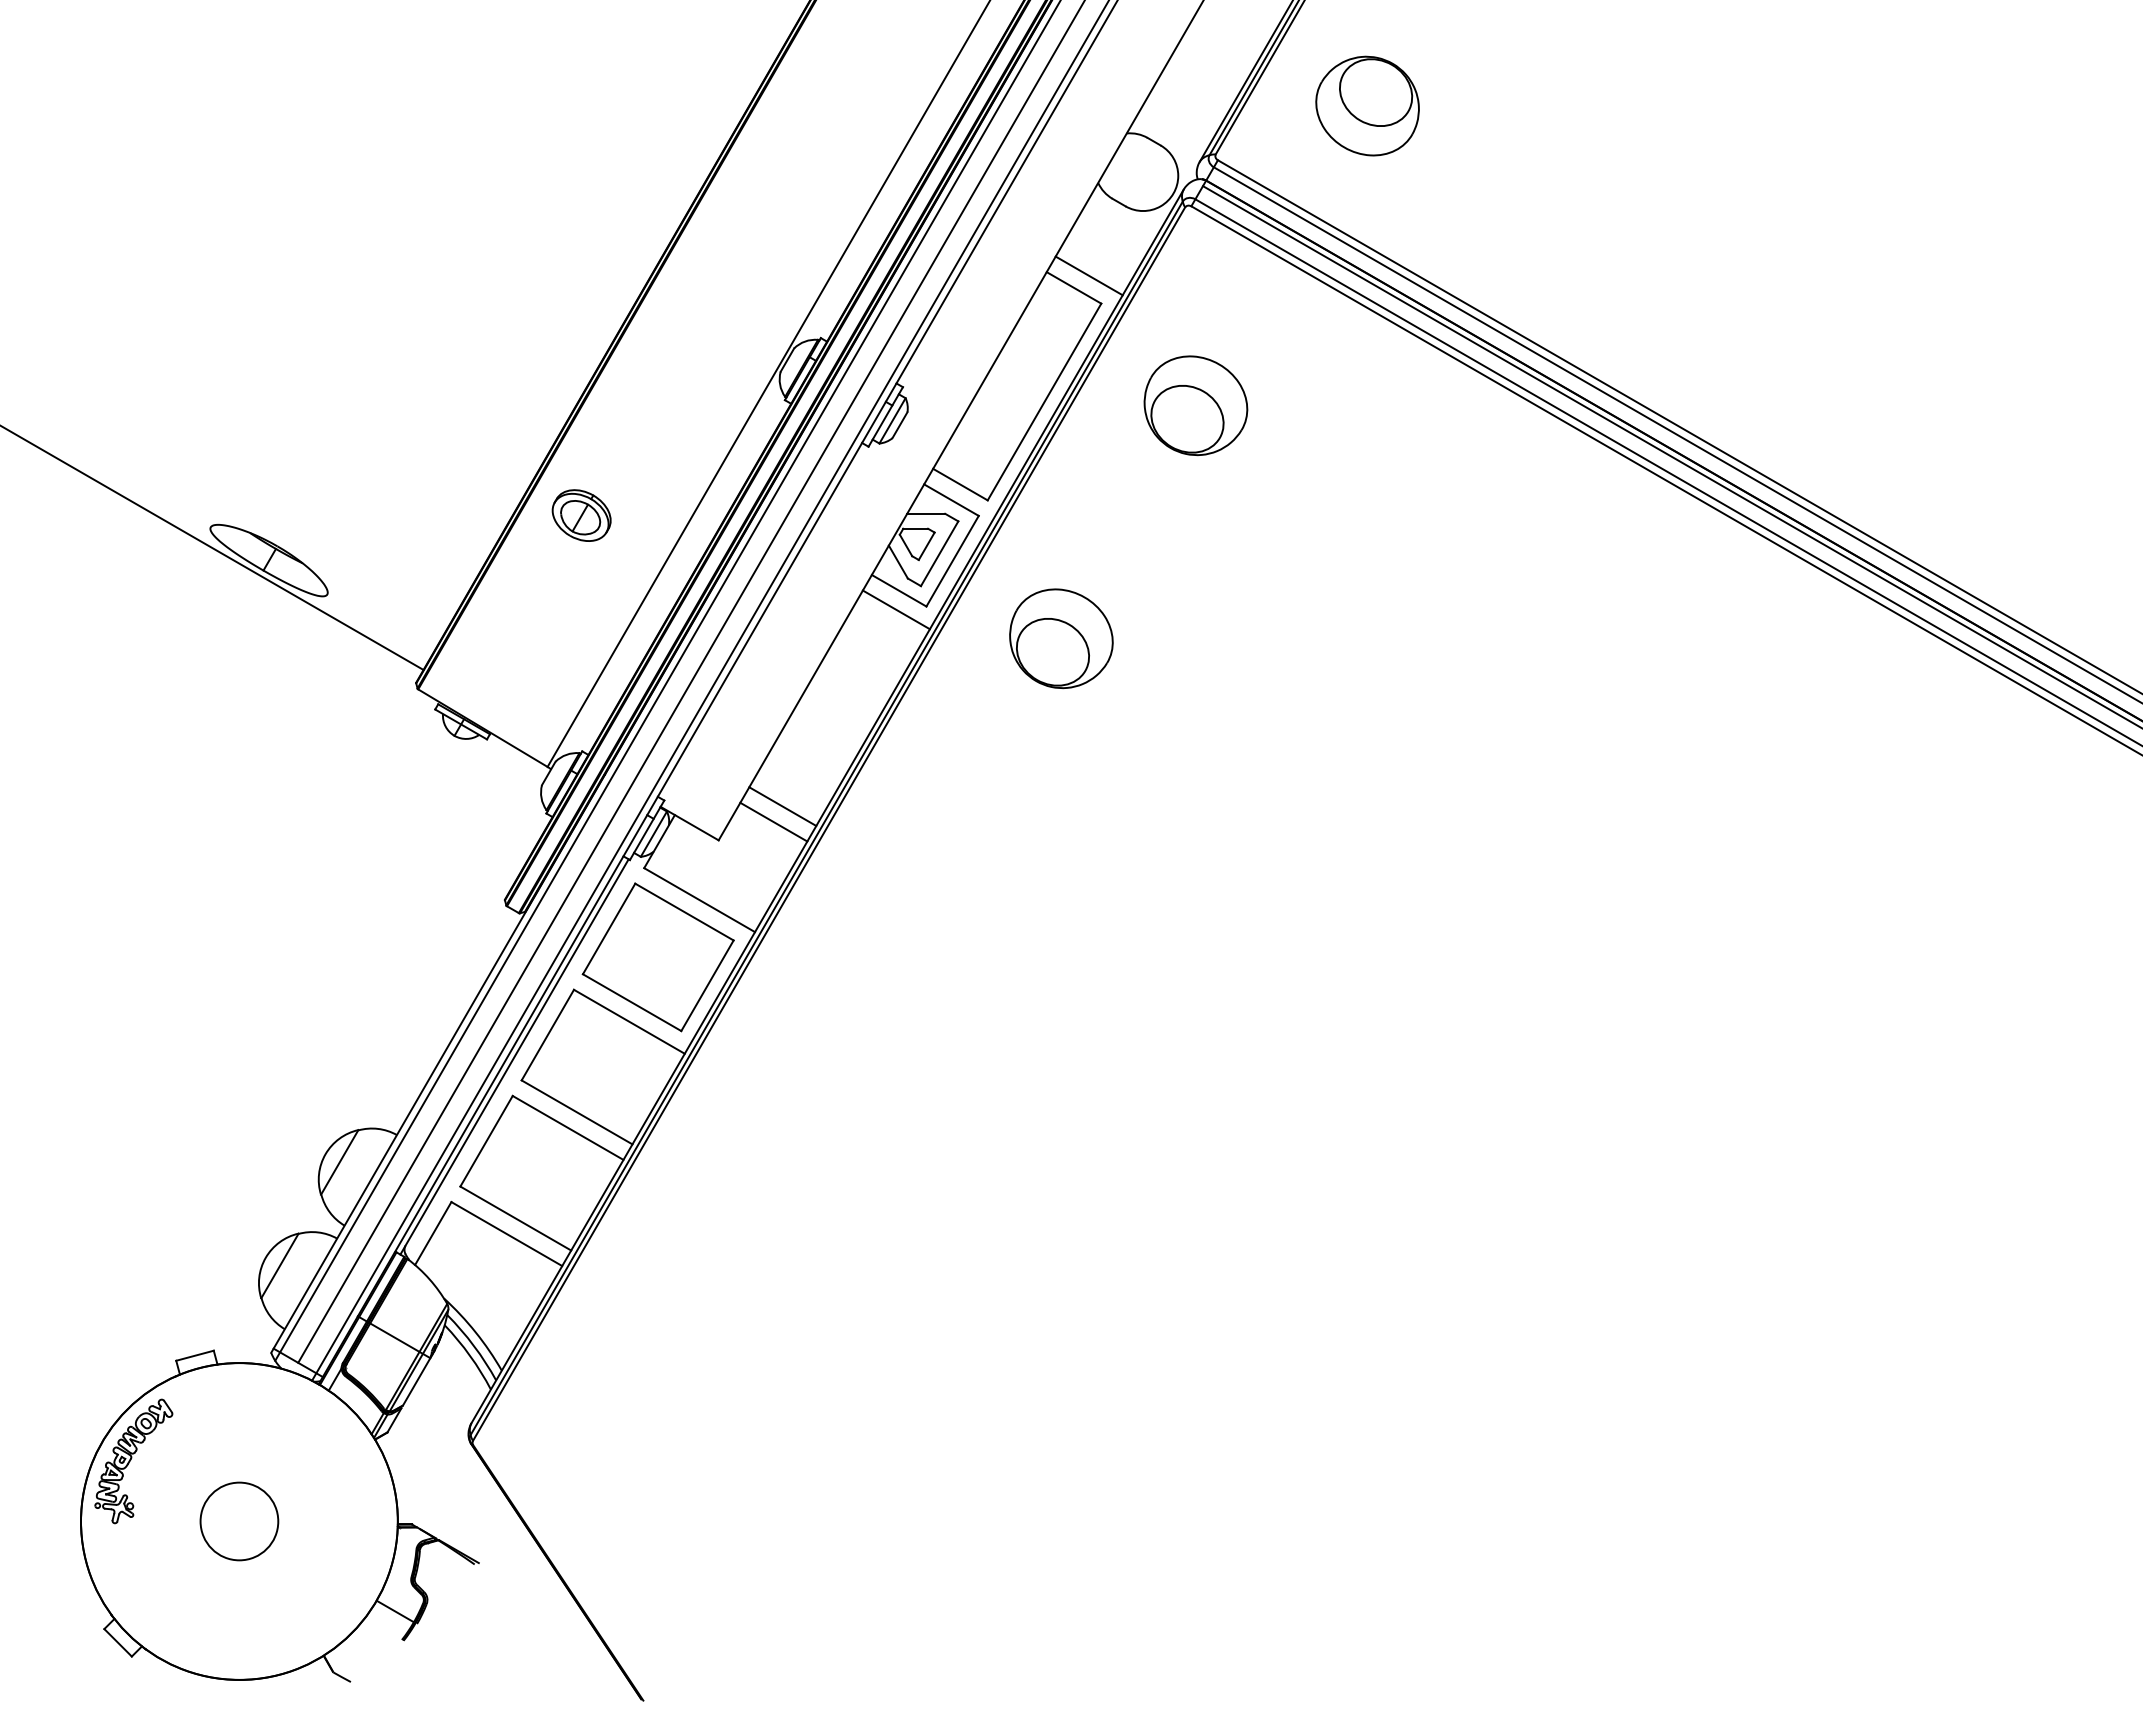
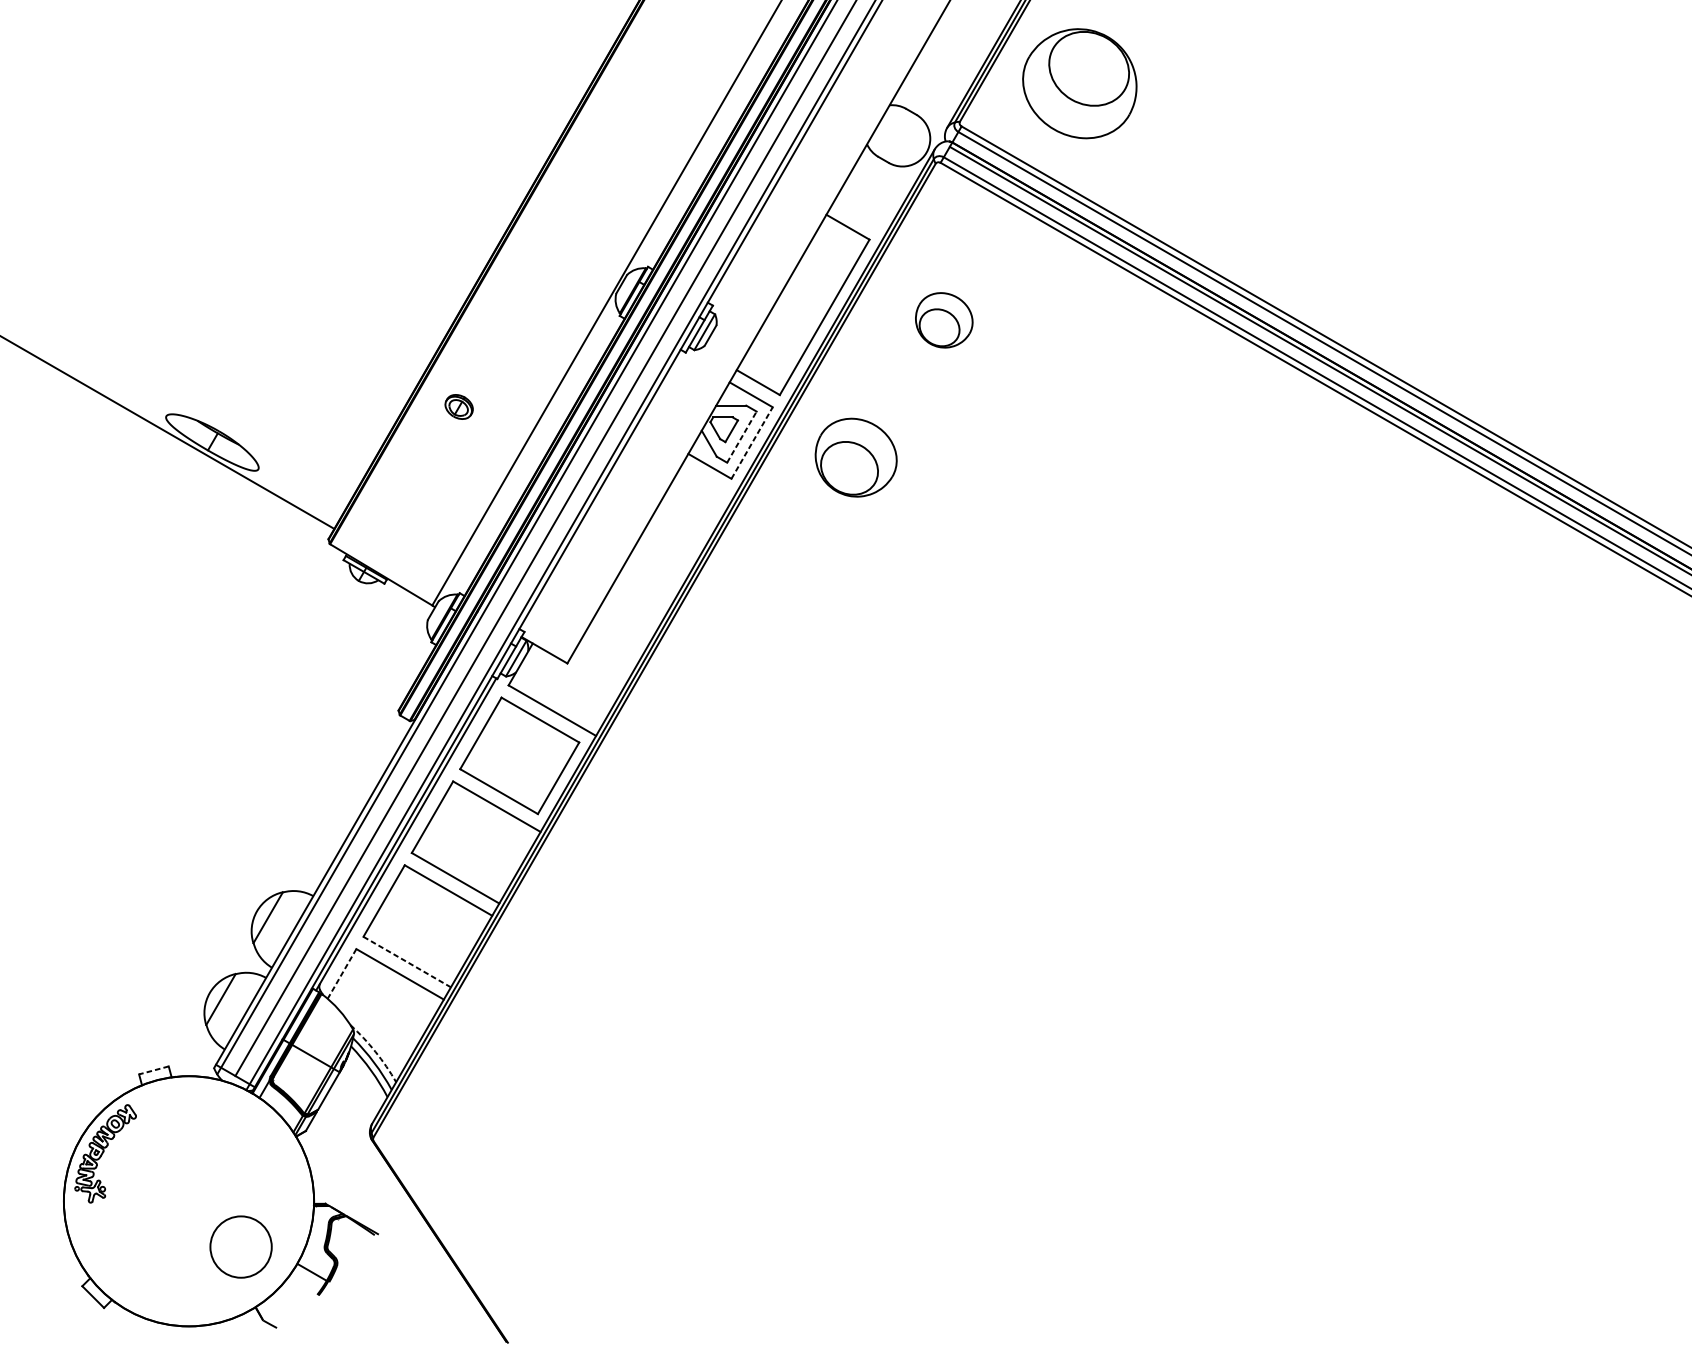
part: (1367, 105) -> (1079, 83), size x1.4
line: (1088, 275) -> (859, 217), removed
part: (1195, 405) -> (943, 320), size x0.7
part: (581, 515) -> (459, 406), size x0.6
line: (939, 553) -> (741, 436), solid -> dashed
line: (952, 560) -> (752, 442), solid -> dashed
line: (895, 609) -> (707, 481), removed
part: (1061, 638) -> (856, 457), moved
line: (782, 806) -> (617, 636), removed
line: (773, 821) -> (610, 648), removed
line: (515, 1218) -> (406, 962), solid -> dashed
line: (433, 1233) -> (342, 973), solid -> dashed
arc: (475, 1332) -> (375, 1052), solid -> dashed
line: (194, 1355) -> (153, 1070), solid -> dashed
circle: (239, 1521) -> (241, 1247), moved

